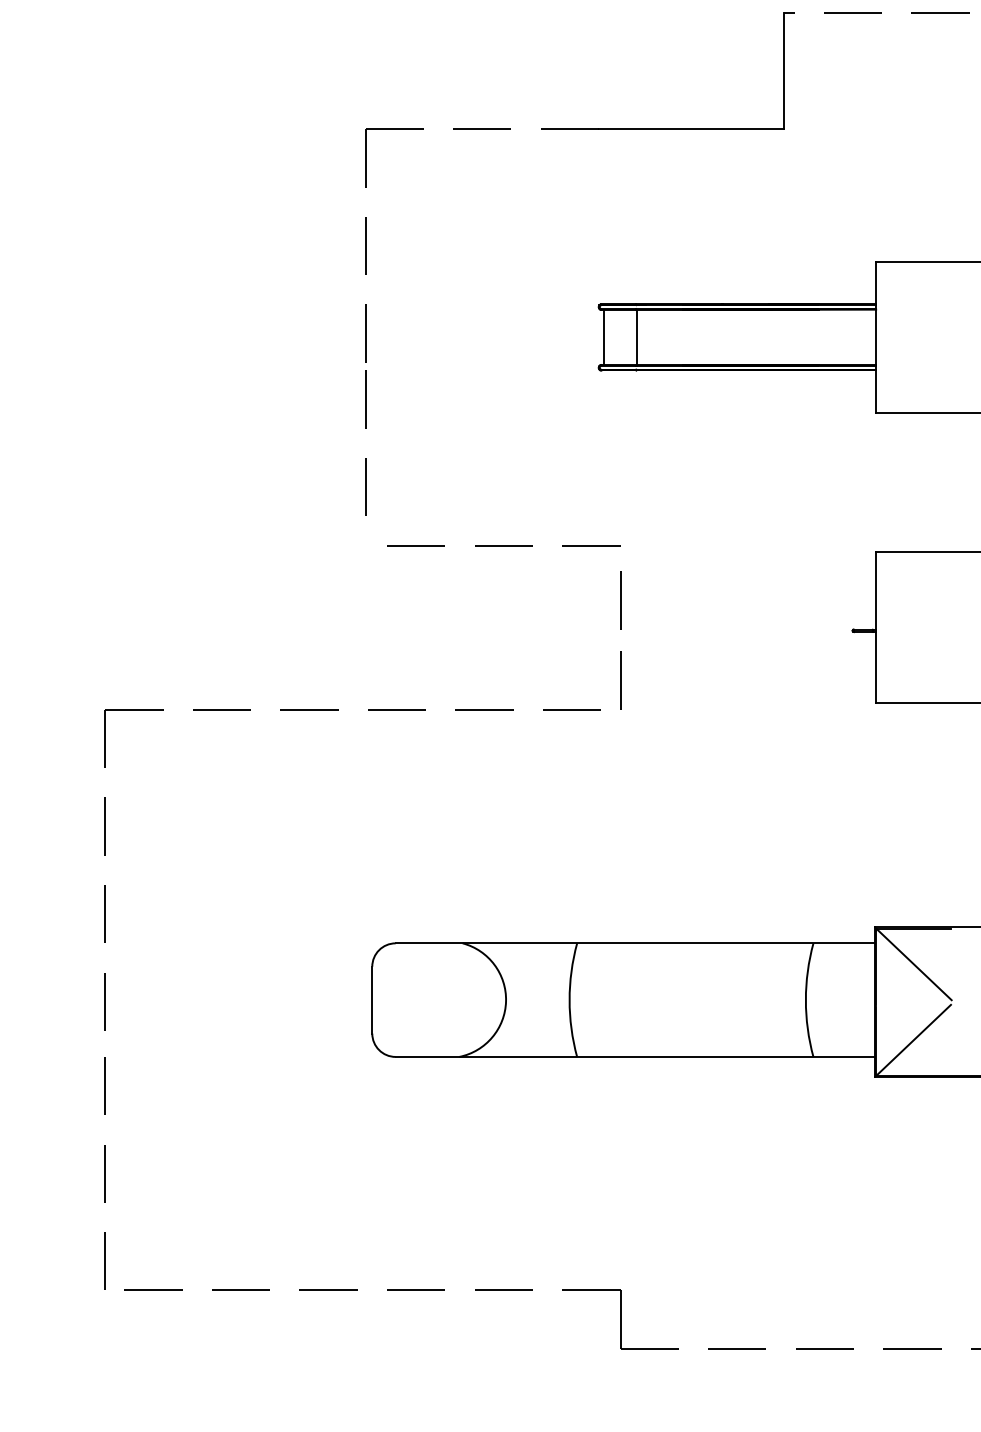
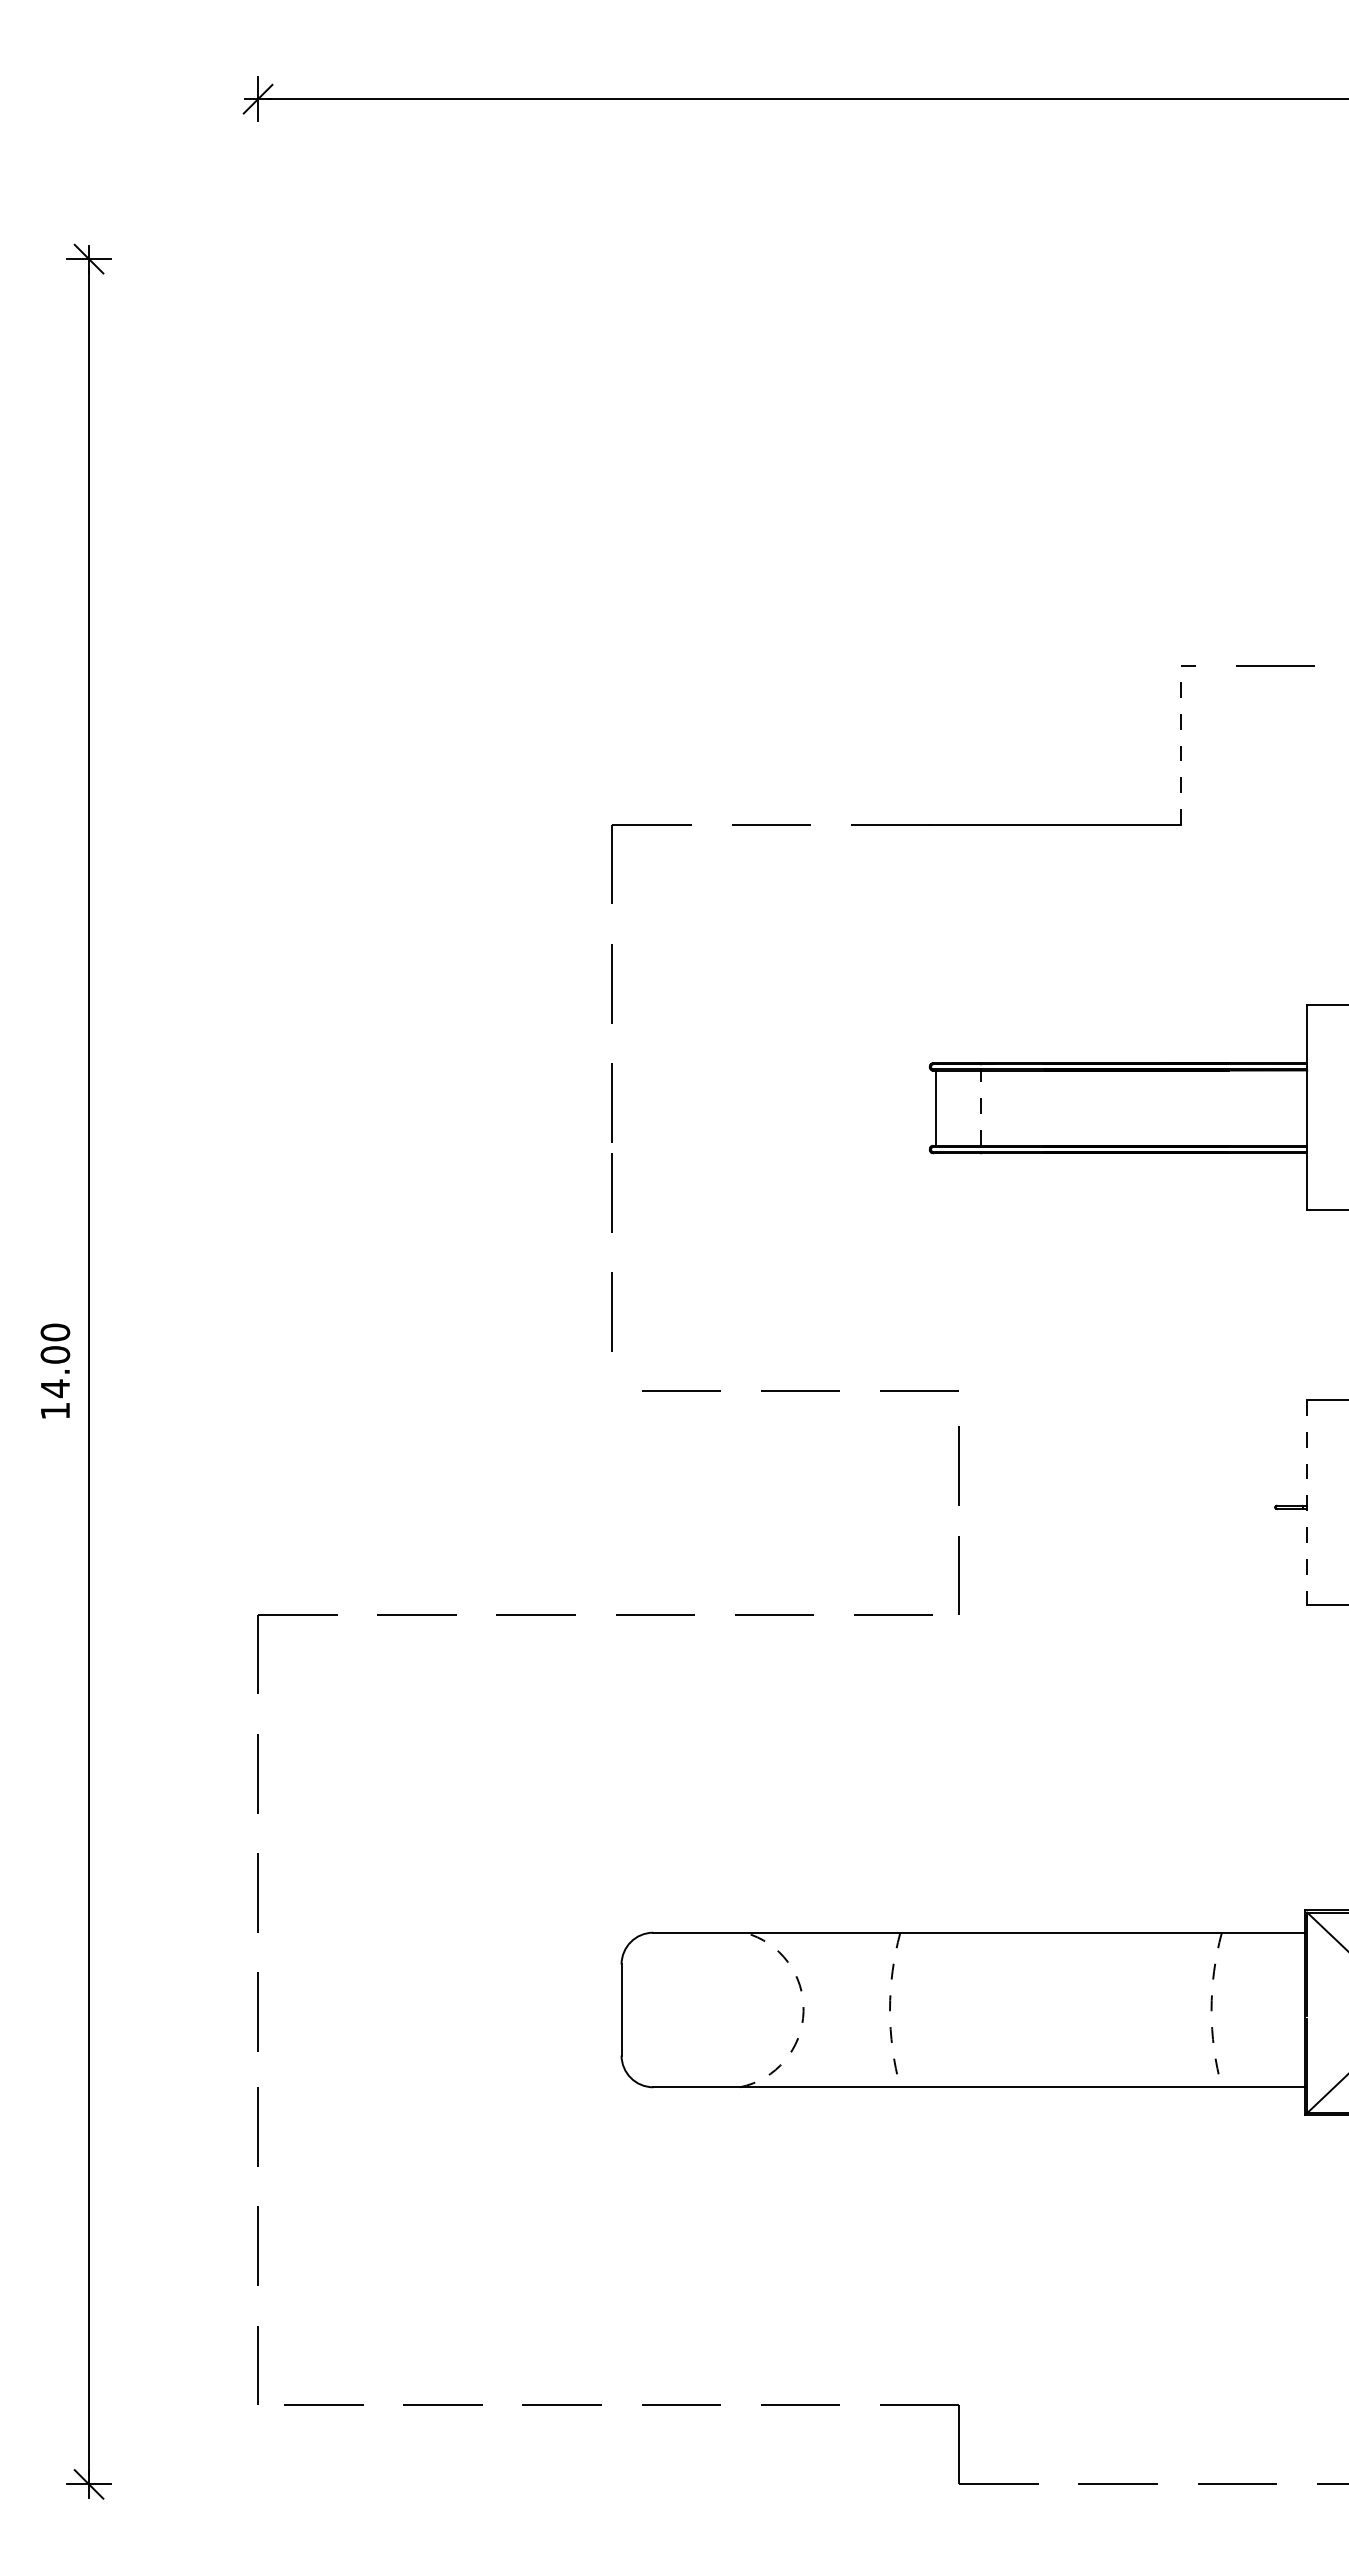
line: (783, 70) -> (1181, 745), solid -> dashed
line: (636, 337) -> (981, 1108), solid -> dashed
line: (876, 627) -> (1307, 1503), solid -> dashed
arc: (569, 1000) -> (890, 2010), solid -> dashed
arc: (805, 1000) -> (1211, 2010), solid -> dashed
arc: (505, 1001) -> (803, 2011), solid -> dashed

